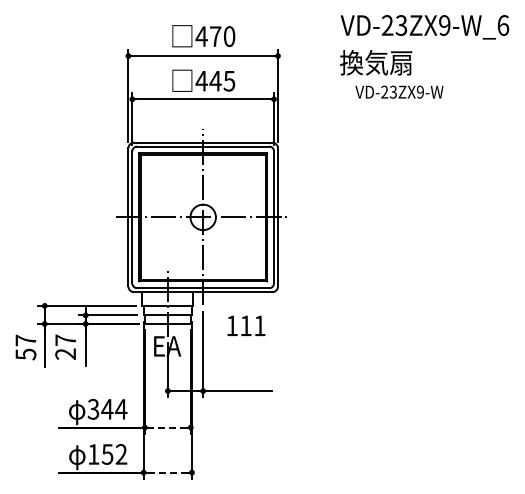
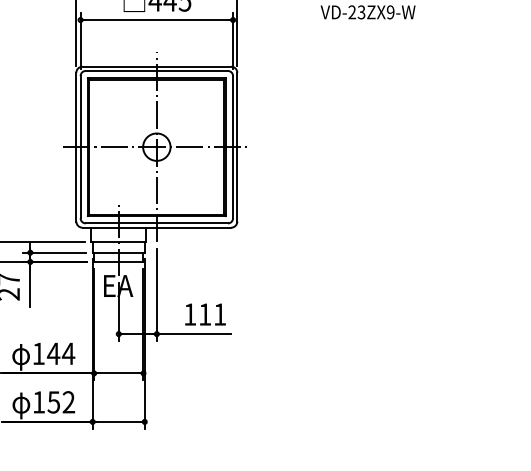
text: (246, 325) -> (205, 314), moved
text: (93, 408) -> (38, 352), 344 -> 144
line: (167, 427) -> (118, 373), dashed -> solid
line: (167, 472) -> (118, 421), dashed -> solid

